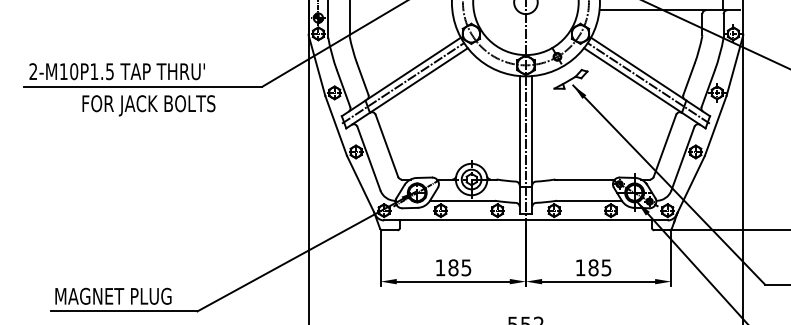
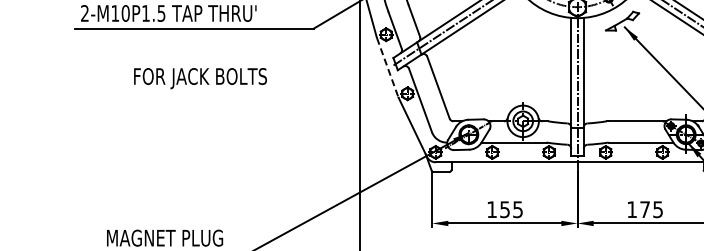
text: (148, 105) -> (200, 78), moved
line: (336, 126) -> (388, 68), solid -> dashed
text: (453, 267) -> (505, 209), 185 -> 155
text: (593, 267) -> (645, 209), 185 -> 175

